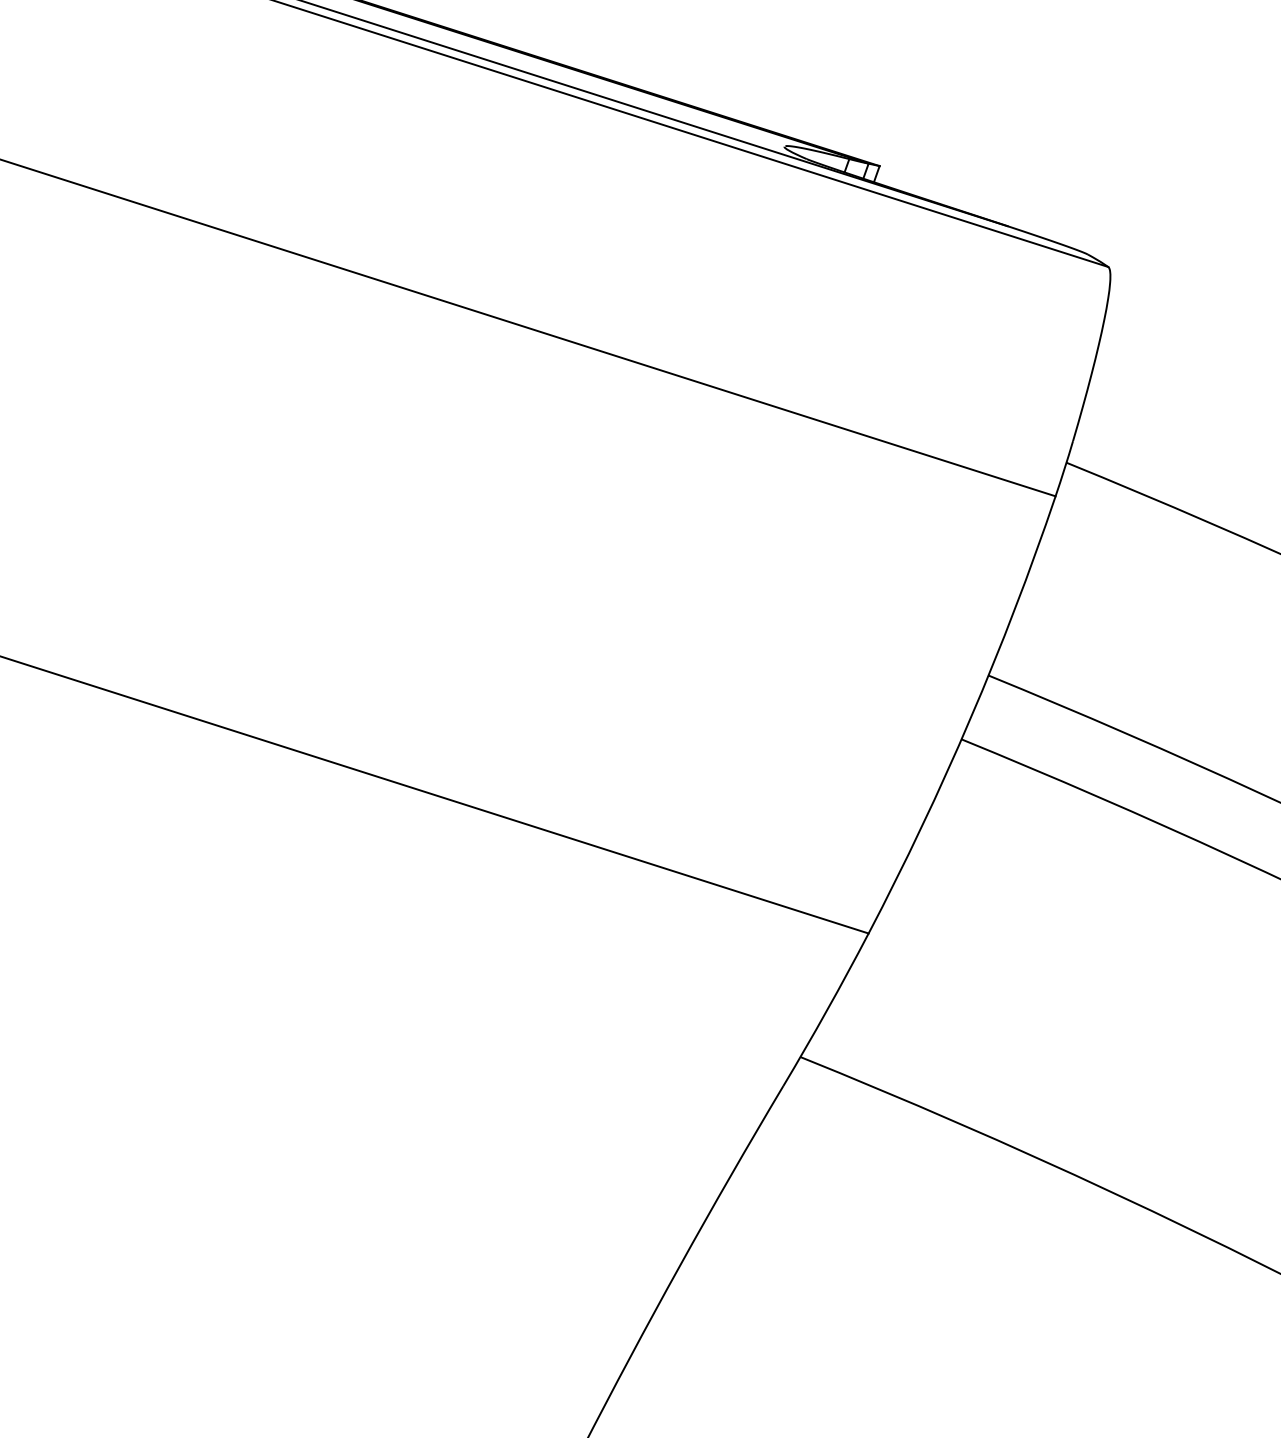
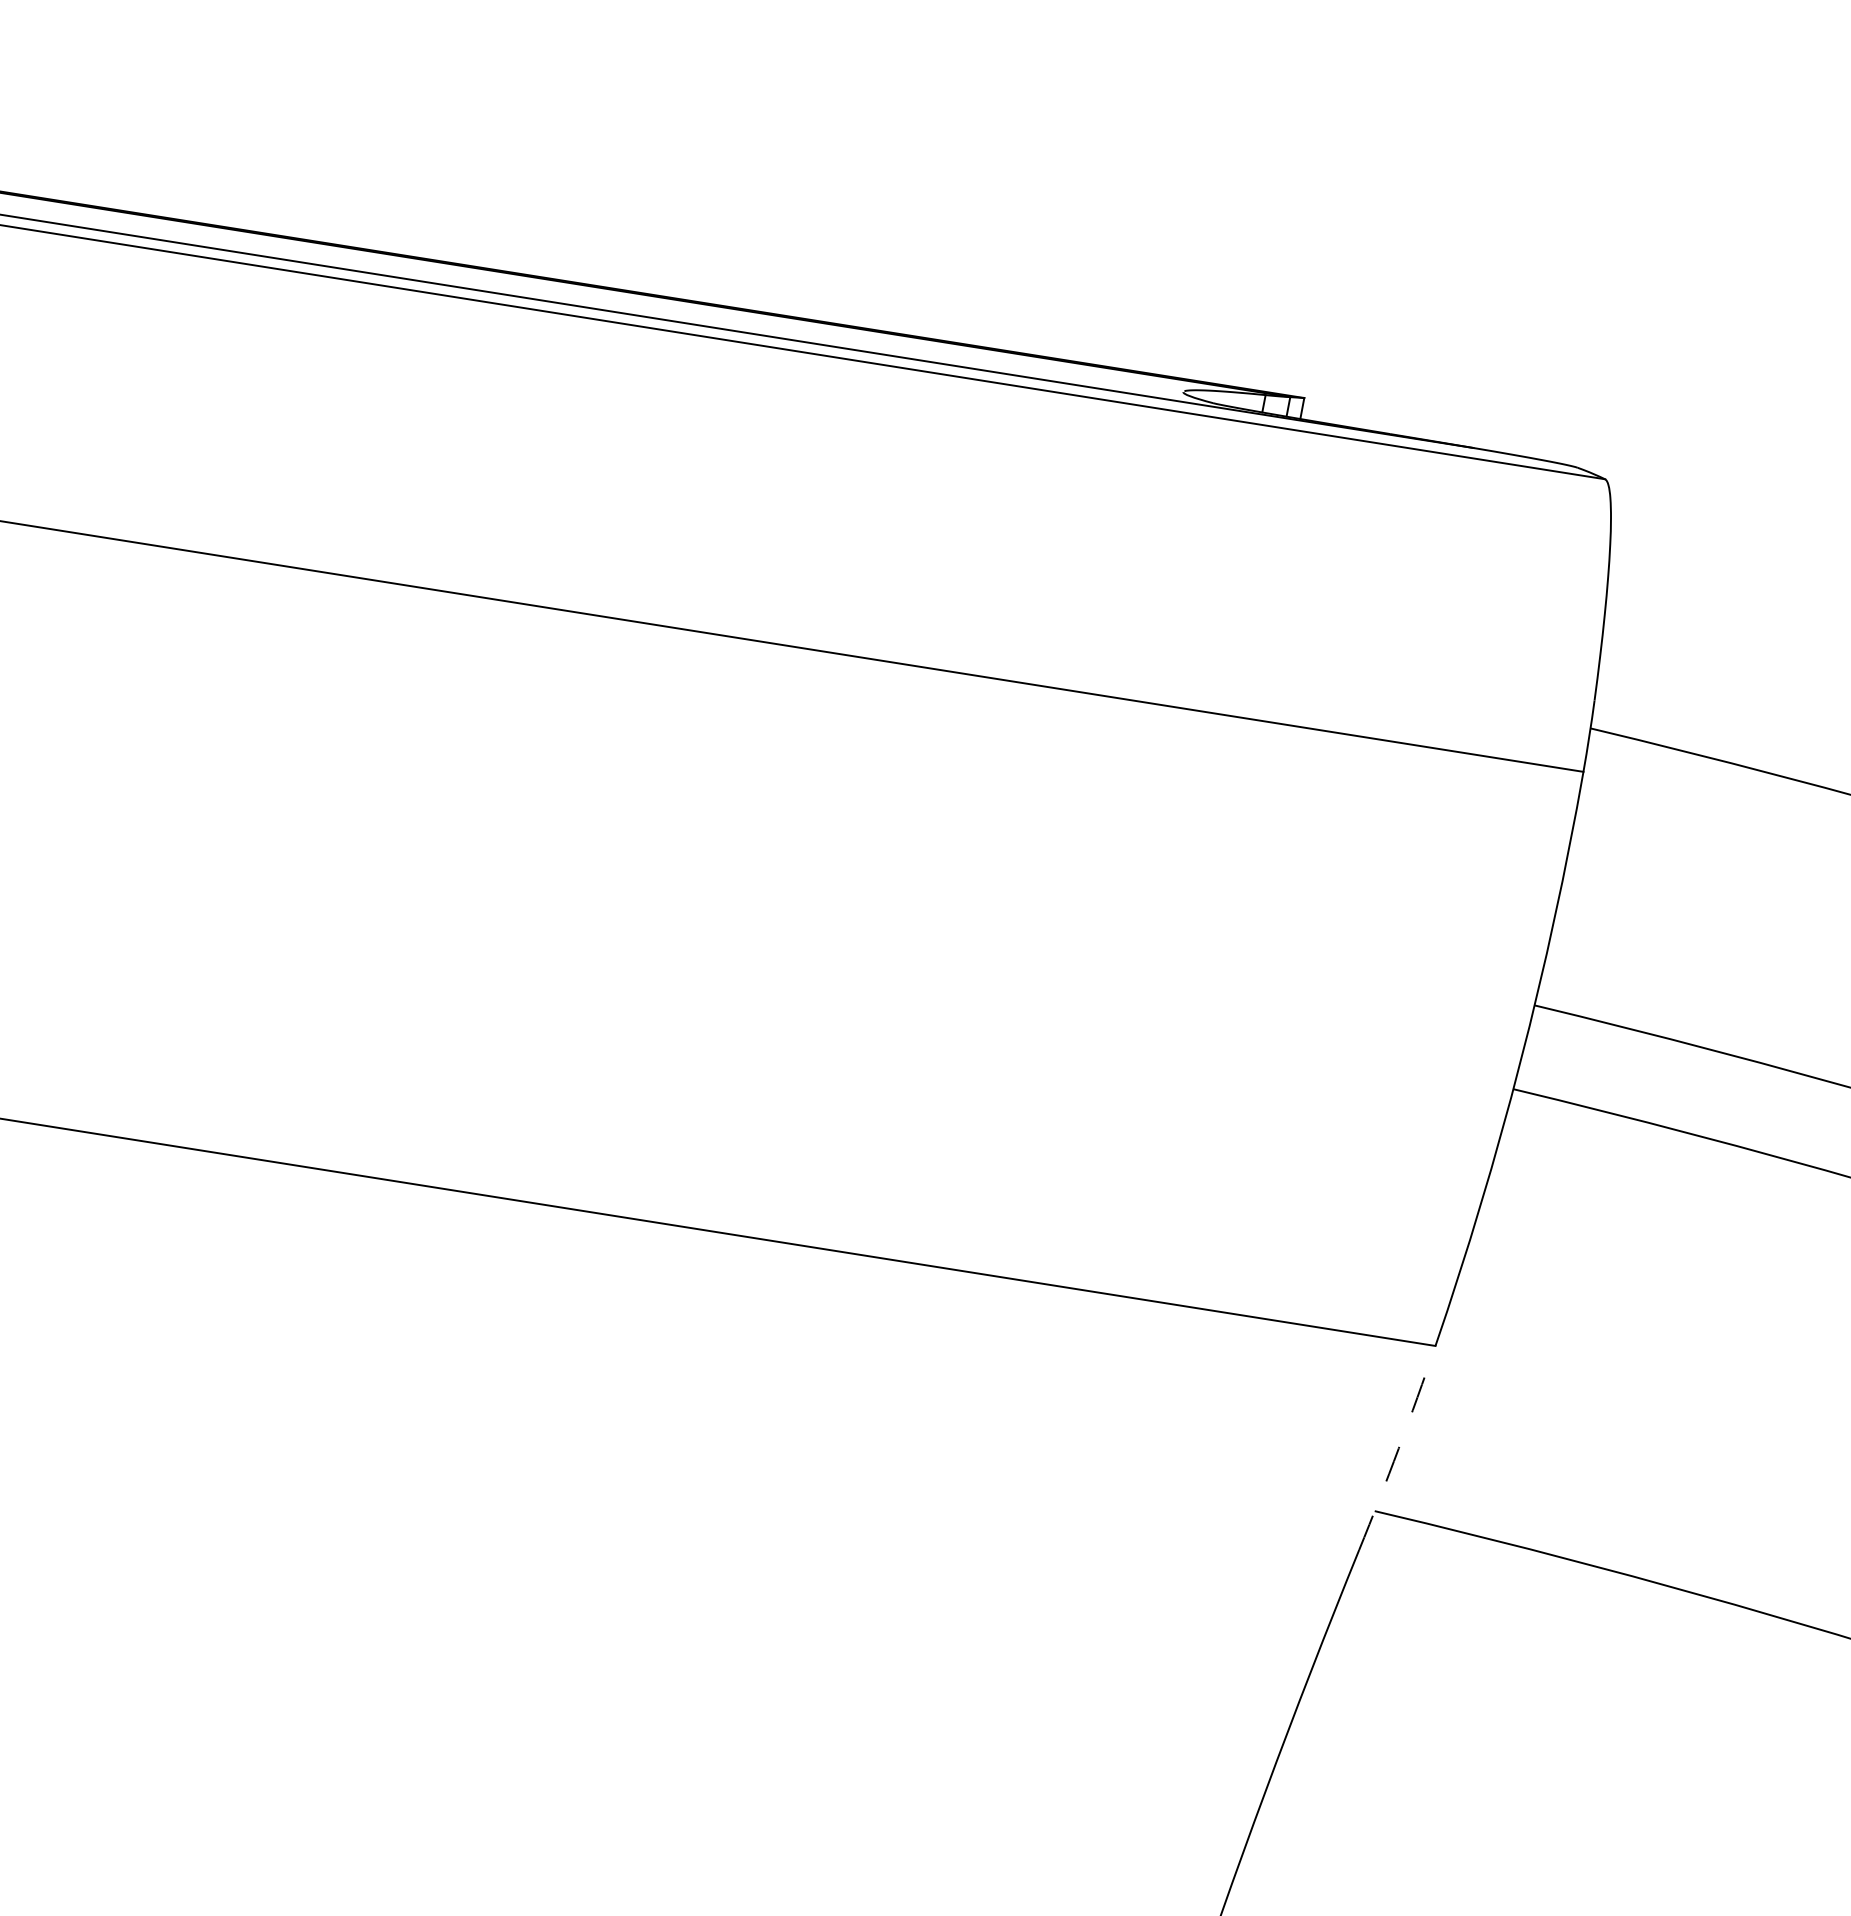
arc: (826, 1010) -> (1398, 1448), solid -> dashed

